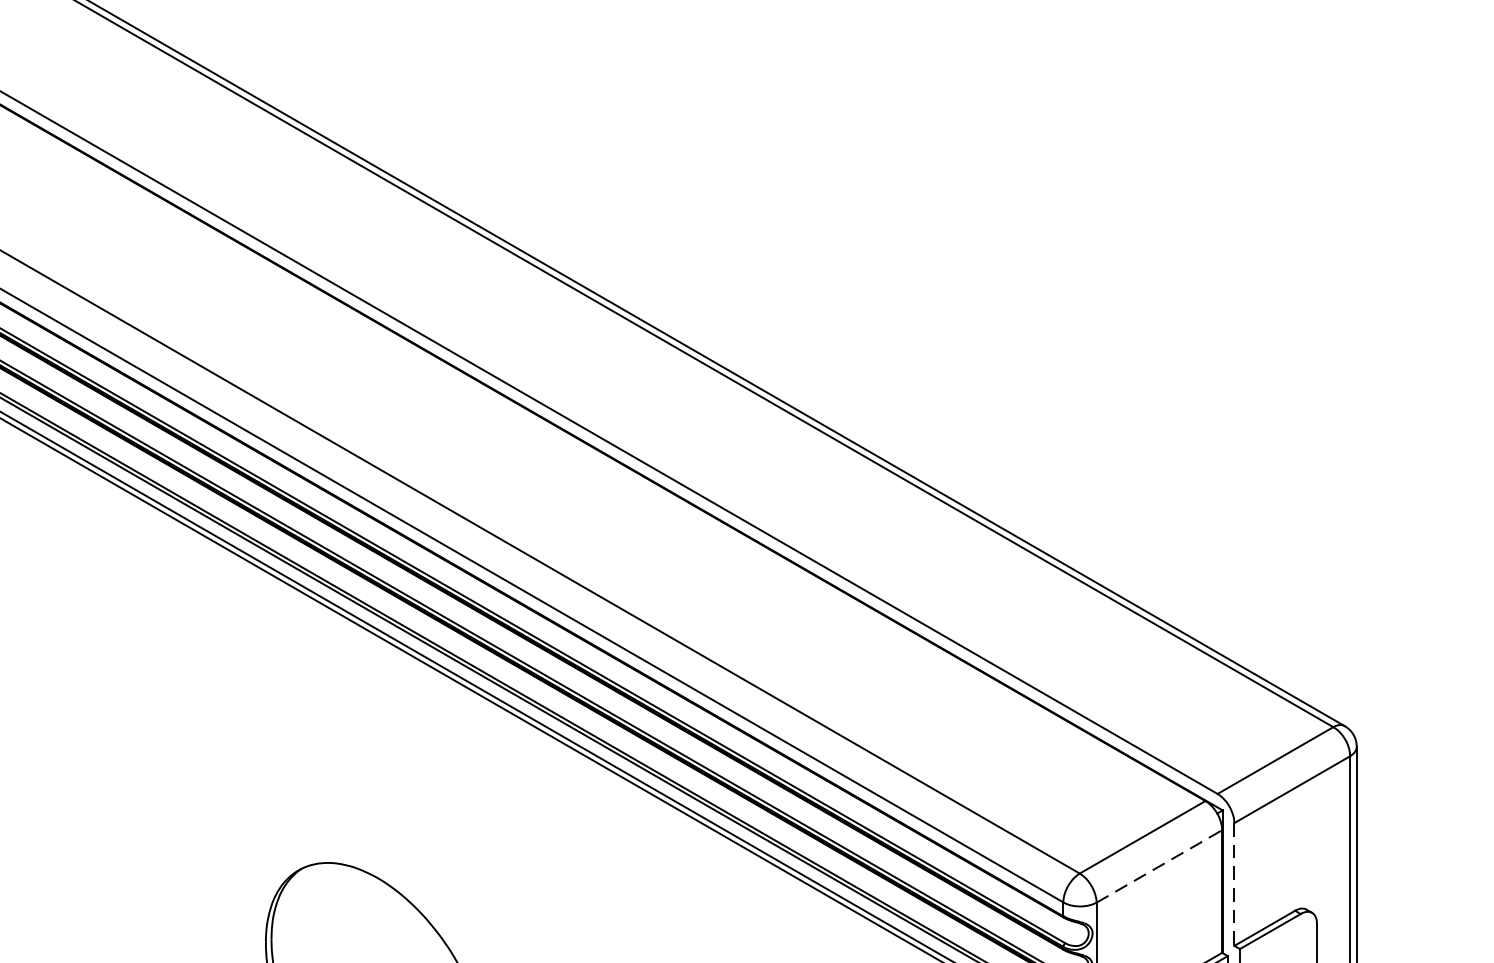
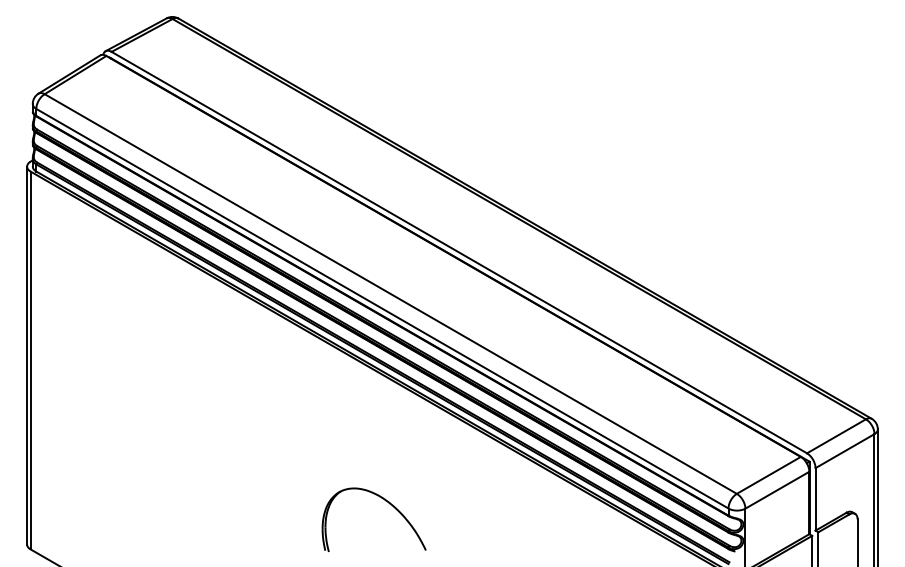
line: (1159, 866) -> (777, 490), dashed -> solid
line: (1234, 884) -> (815, 499), dashed -> solid

